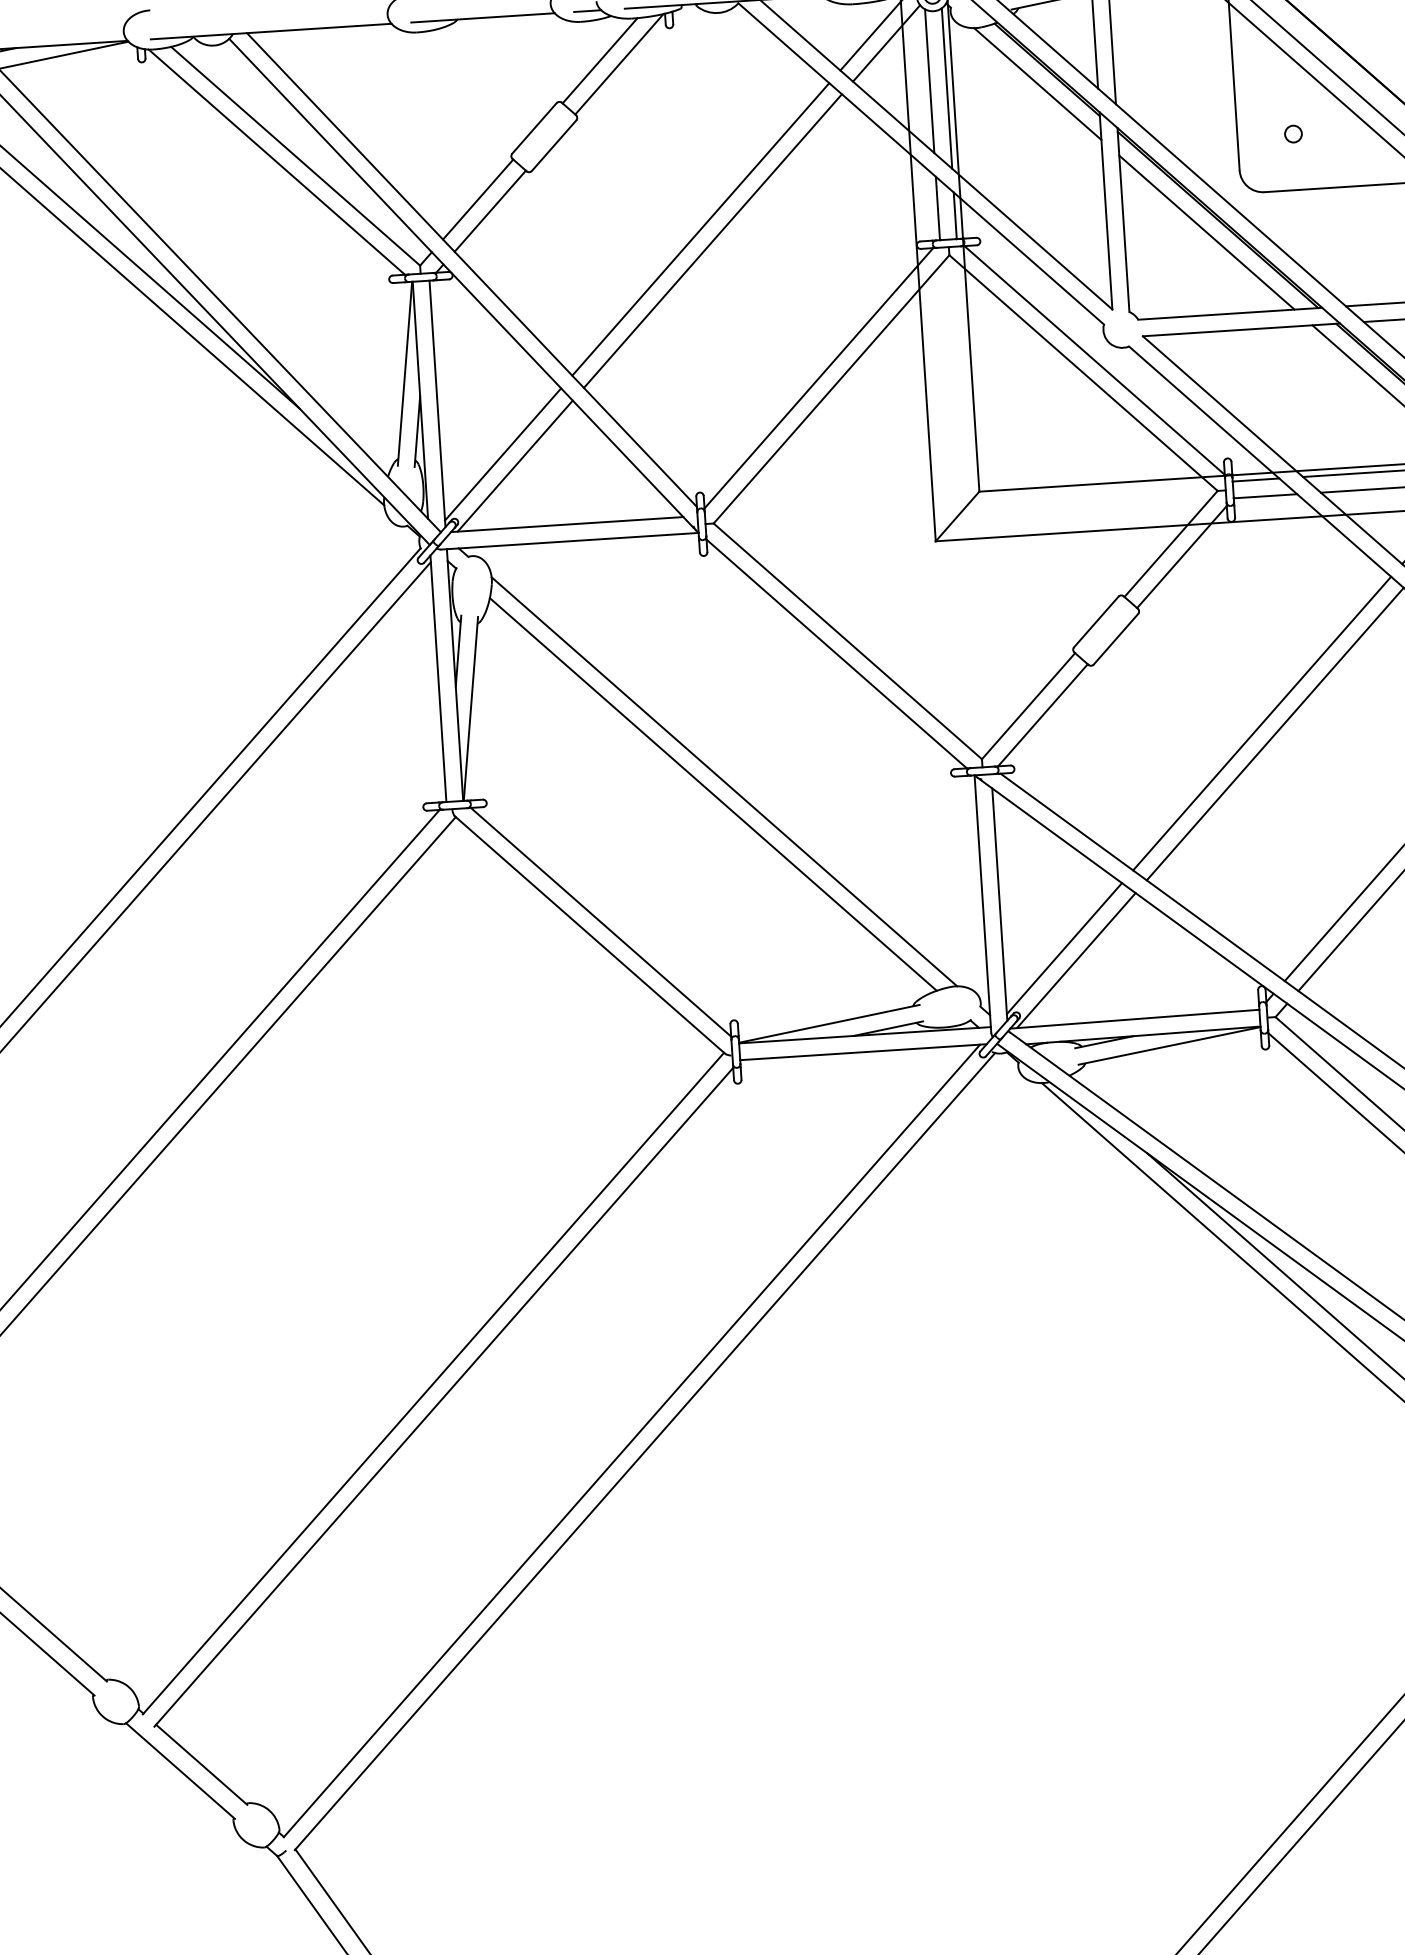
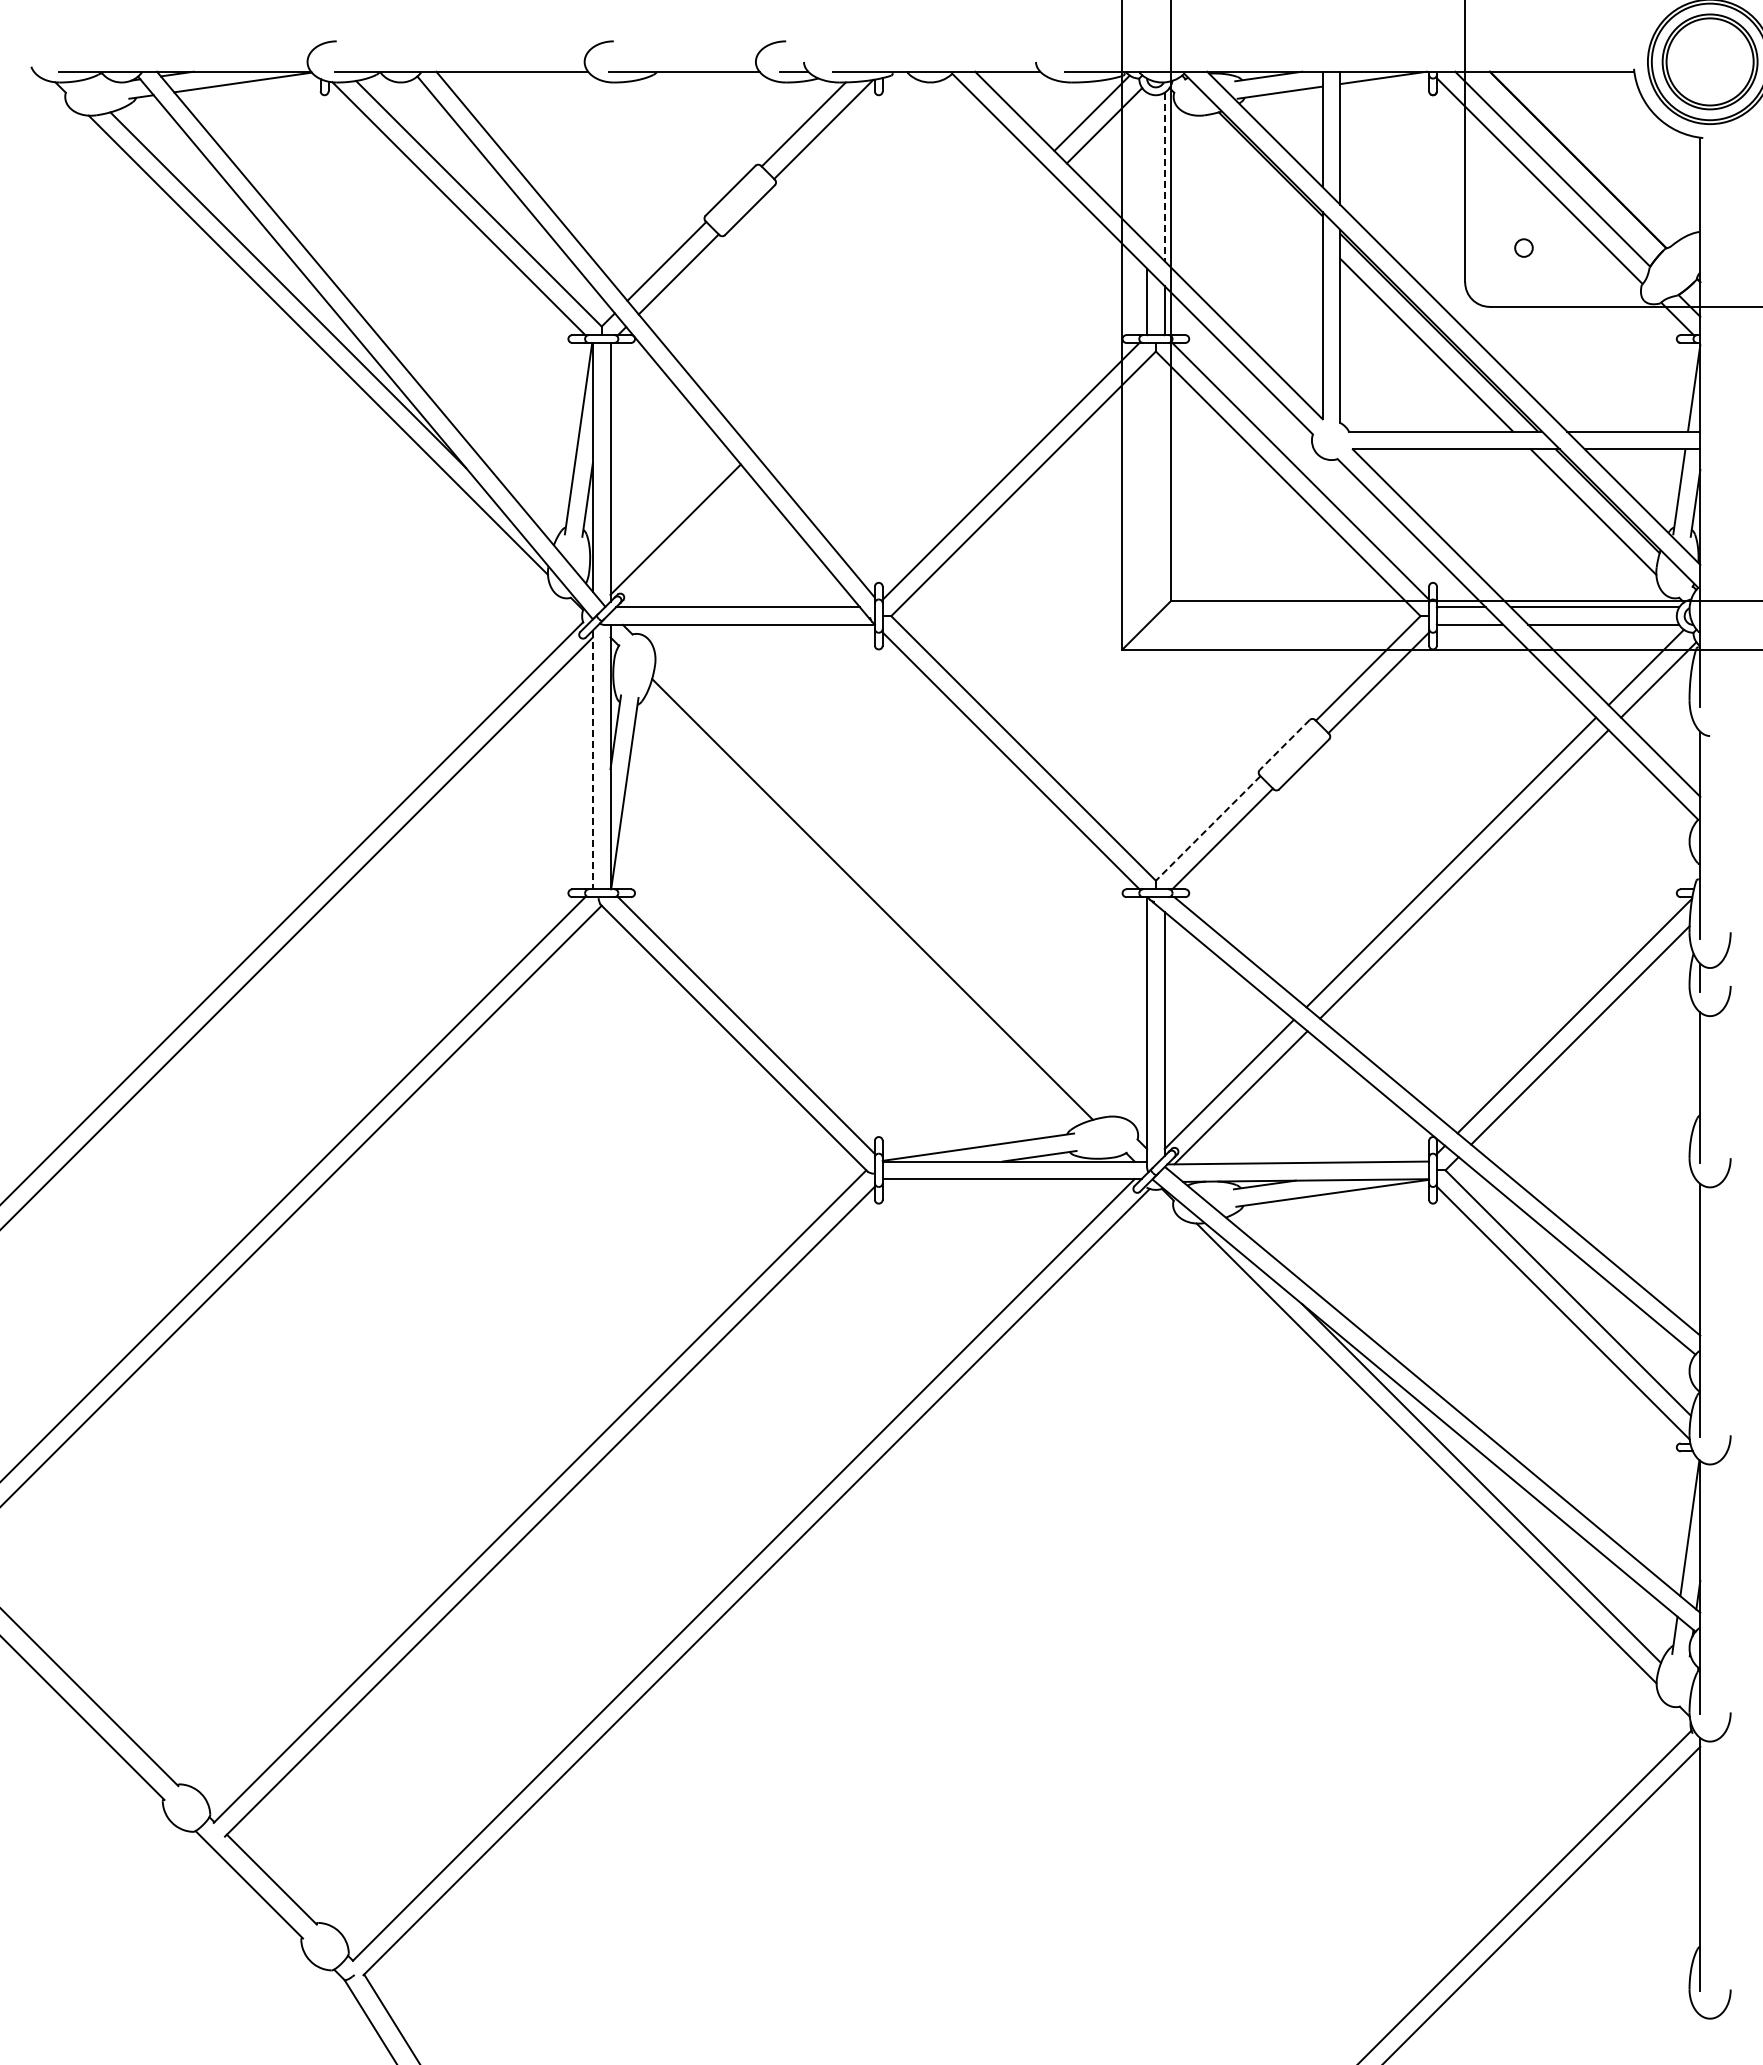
line: (930, 80) -> (1147, 167), removed
line: (1037, 84) -> (1259, 178), removed
line: (946, 89) -> (1164, 177), solid -> dashed
line: (700, 229) -> (897, 307), removed
line: (712, 240) -> (909, 320), removed
line: (515, 465) -> (687, 542), removed
line: (1096, 622) -> (1284, 745), solid -> dashed
line: (438, 679) -> (592, 760), solid -> dashed
line: (1028, 706) -> (1208, 828), solid -> dashed
line: (723, 781) -> (884, 886), removed

